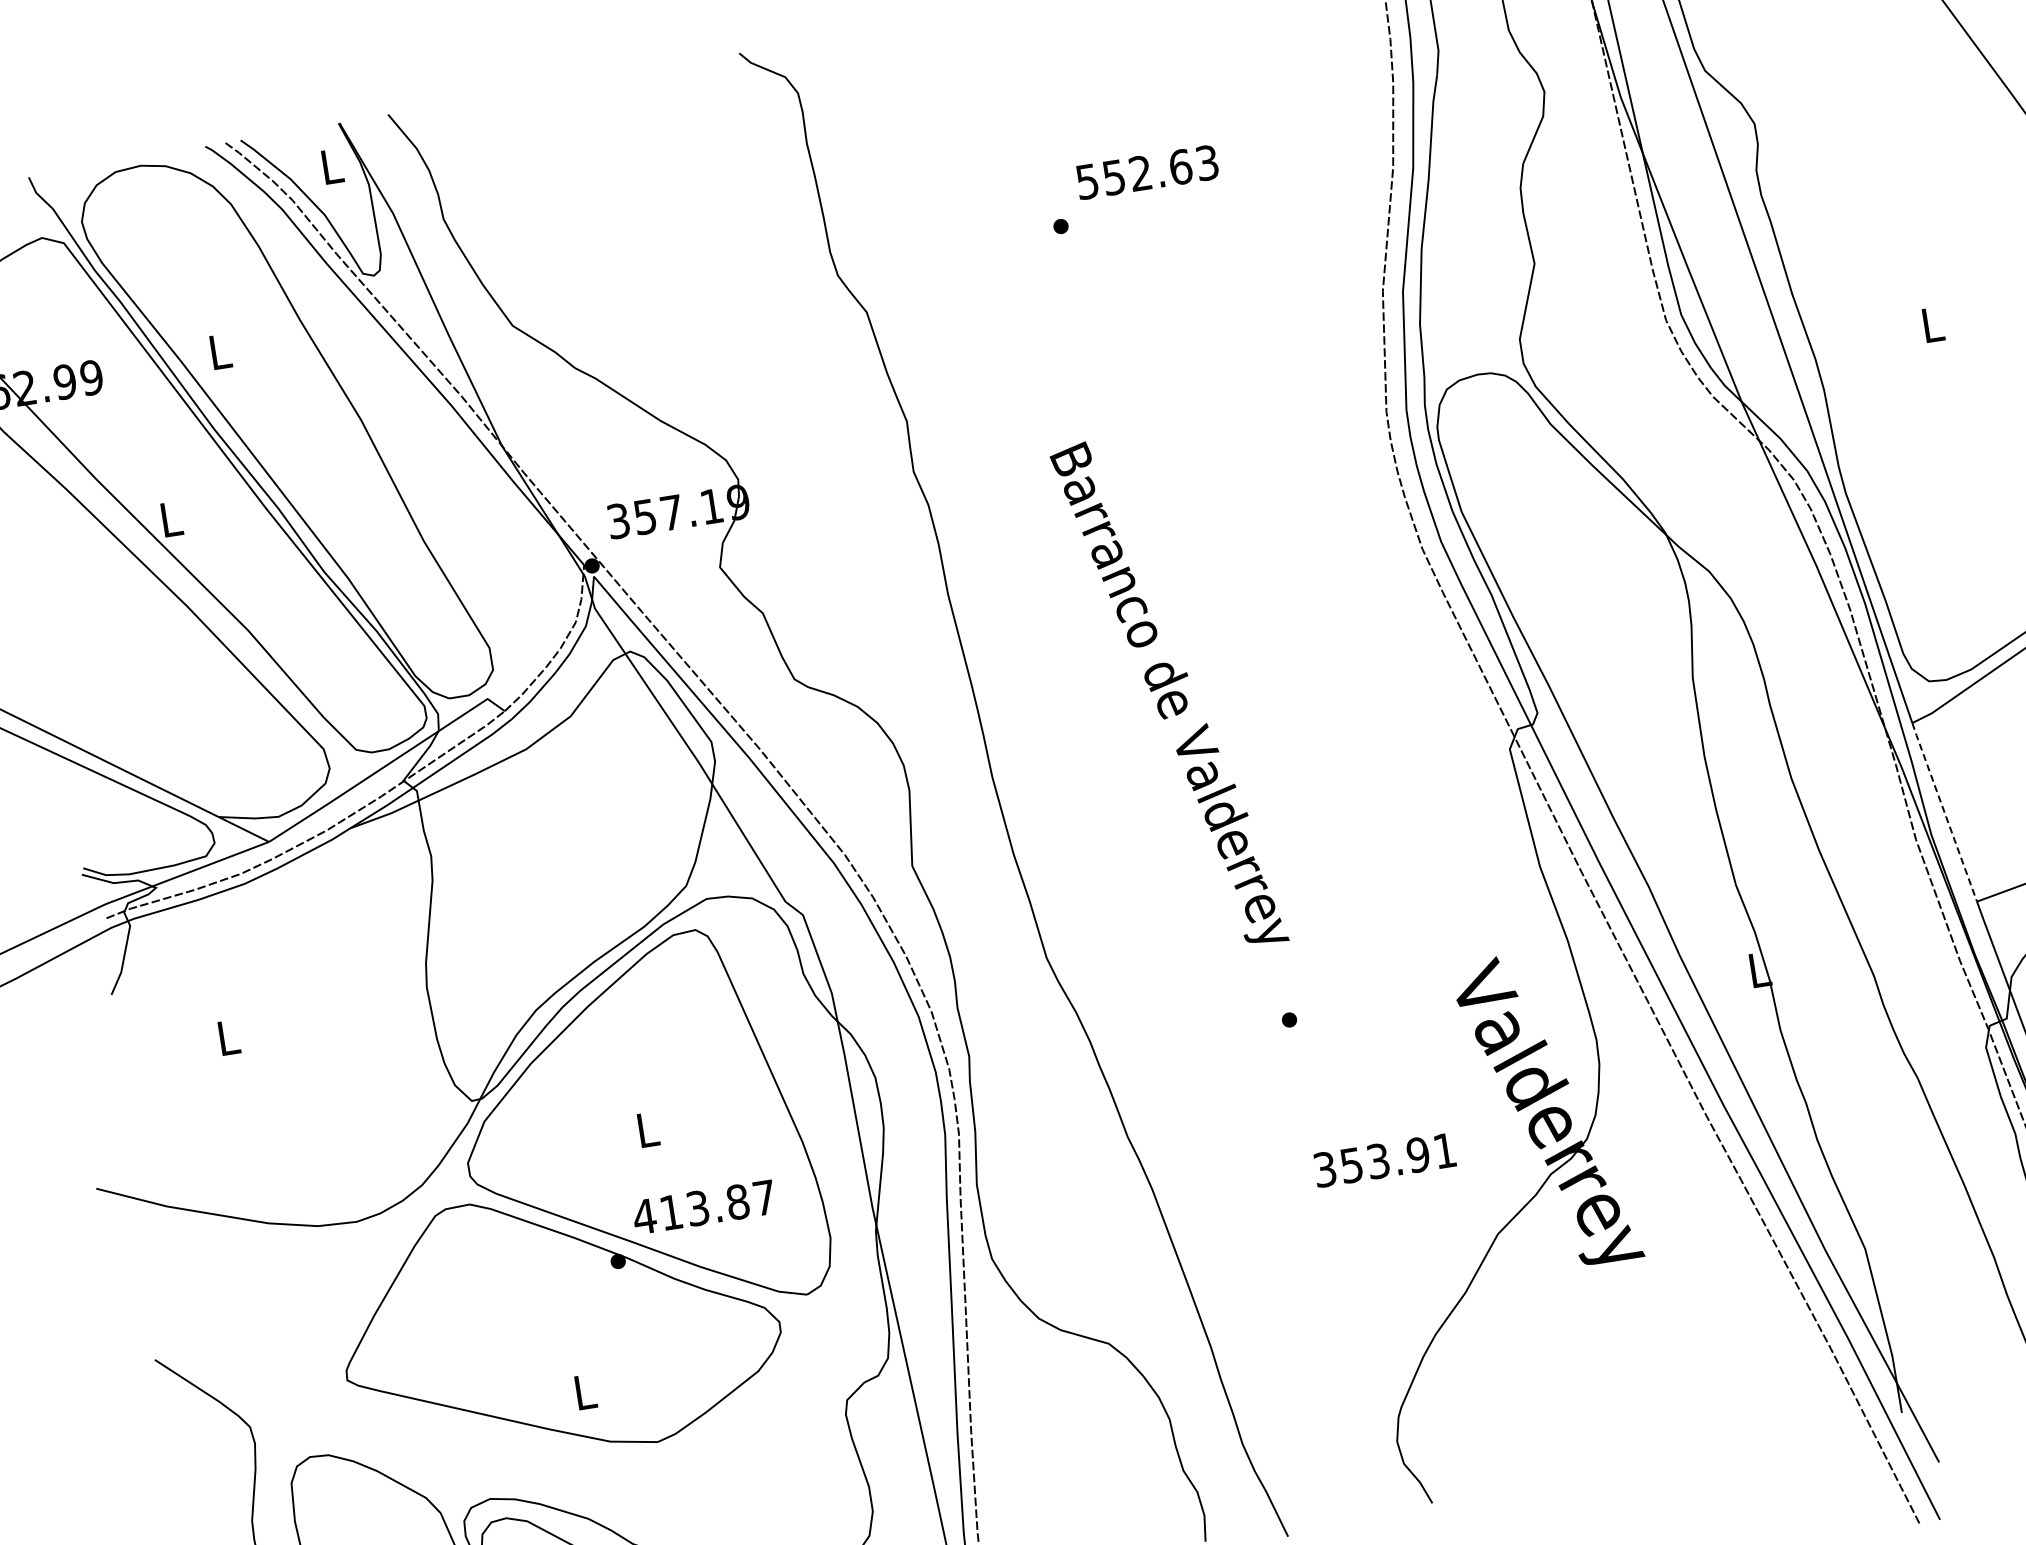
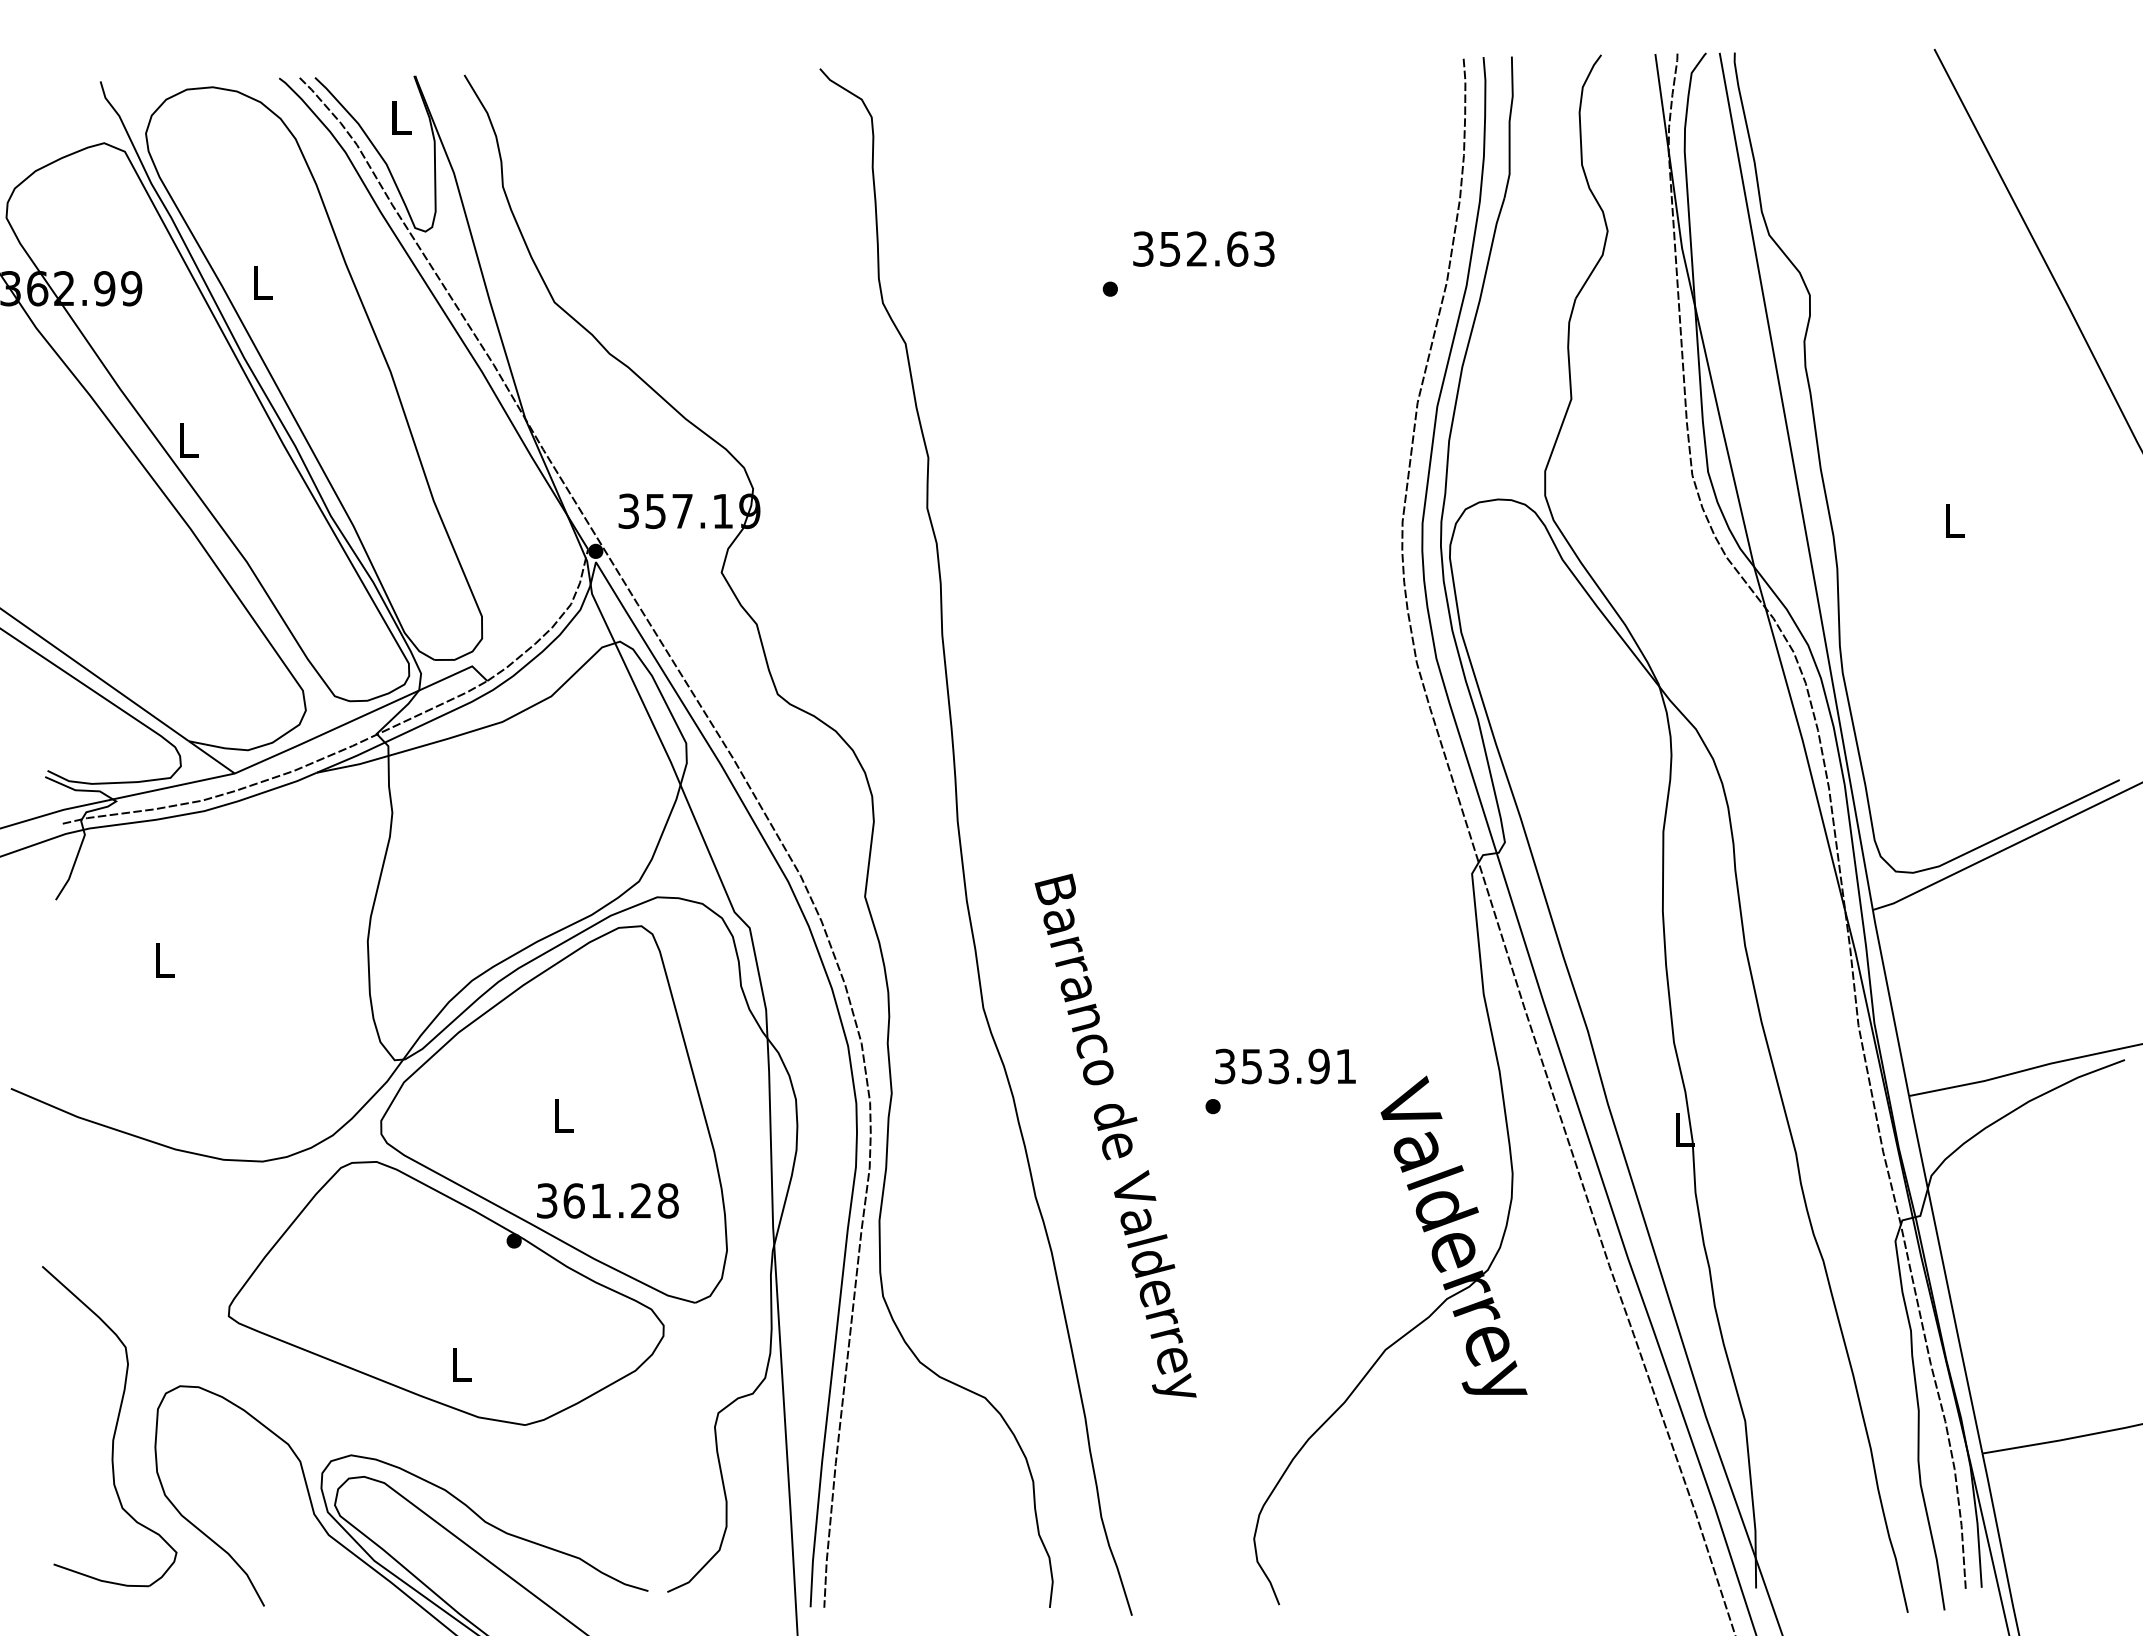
text: (1087, 181) -> (1143, 248), 552.63 -> 352.63
text: (1168, 693) -> (1115, 1135), moved
line: (1944, 811) -> (1890, 1002), dashed -> solid
text: (1384, 1160) -> (1285, 1066), moved
text: (703, 1207) -> (606, 1200), 413.87 -> 361.28

